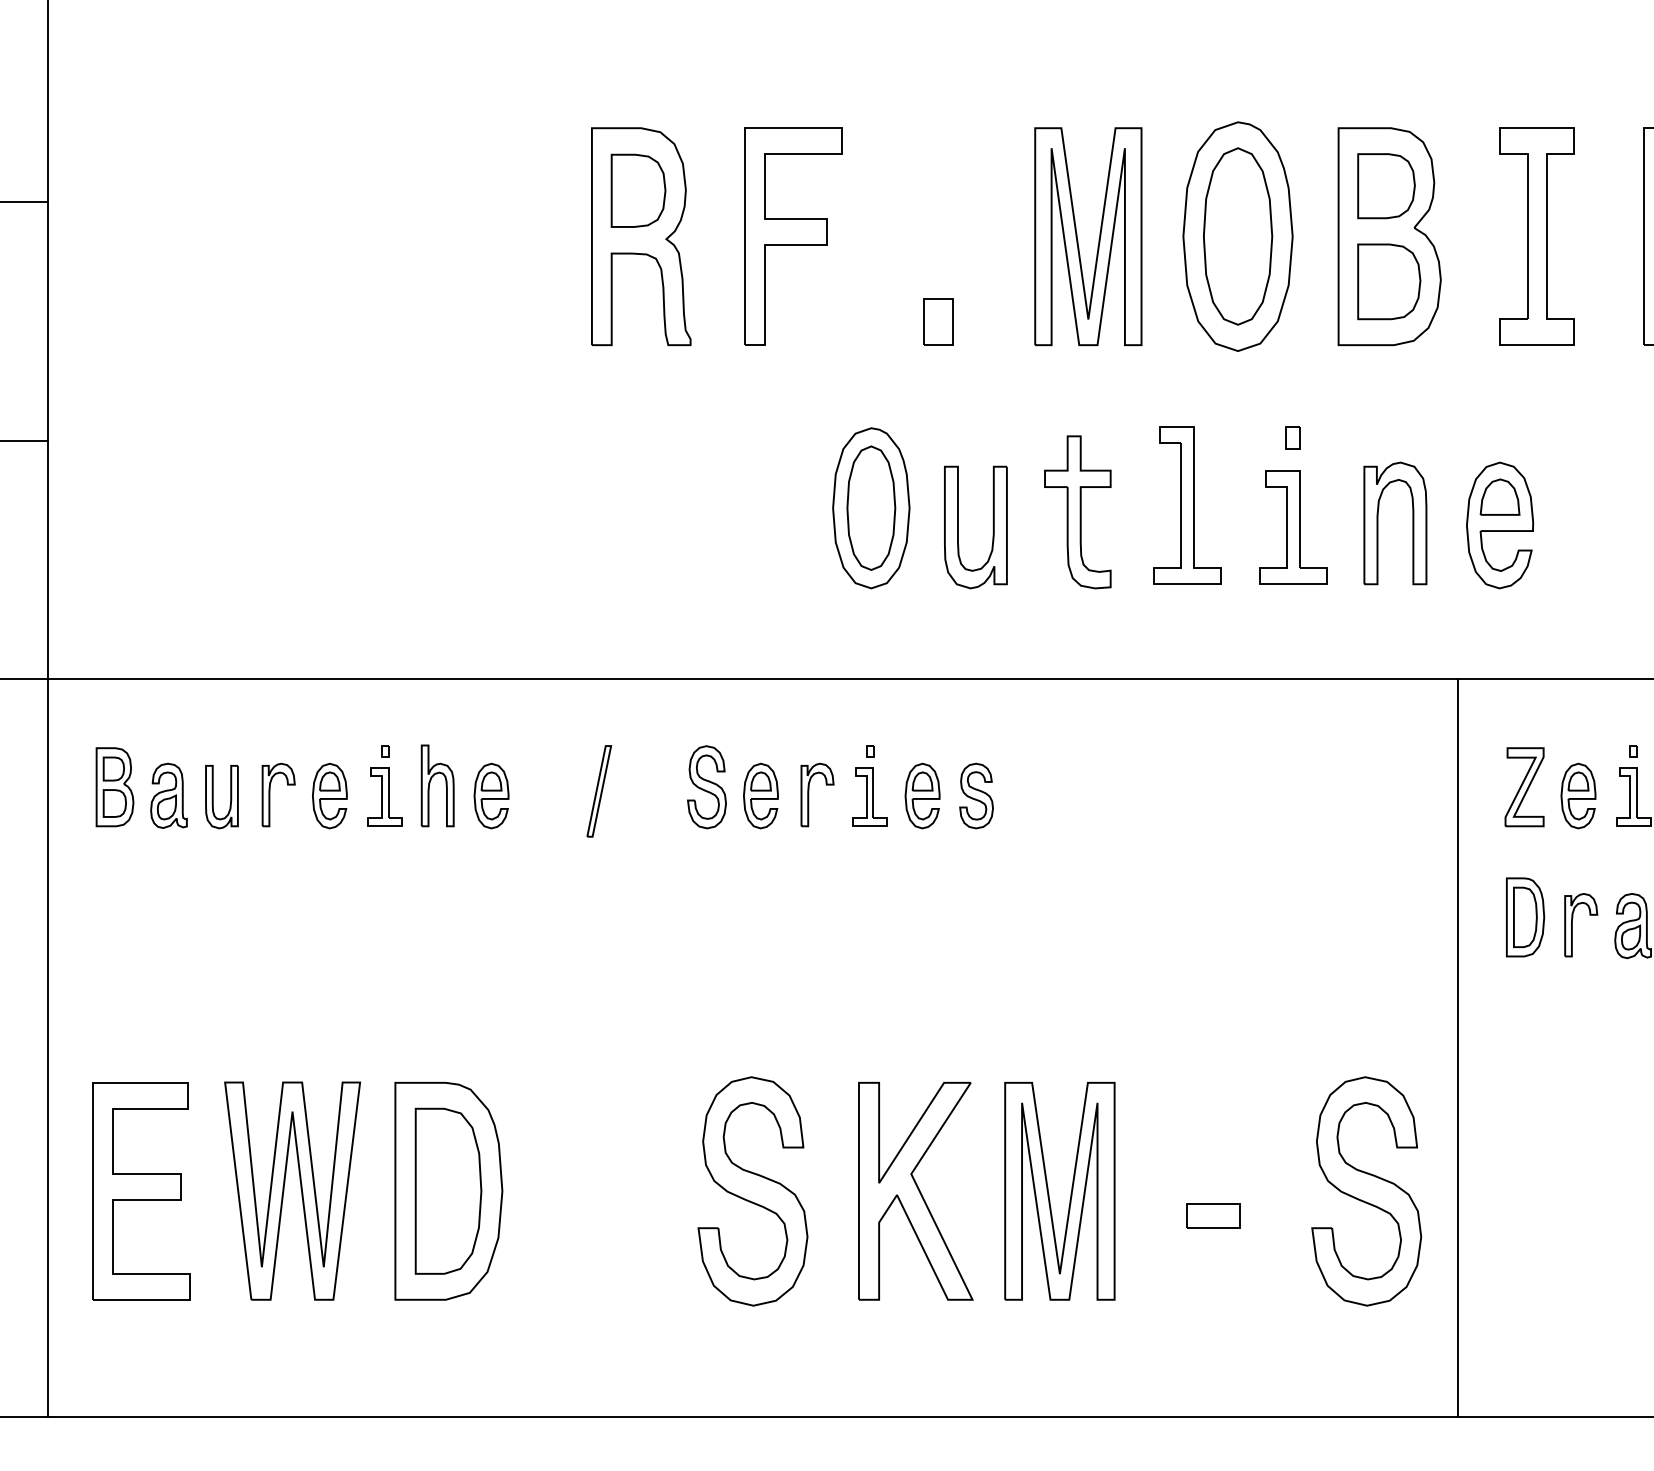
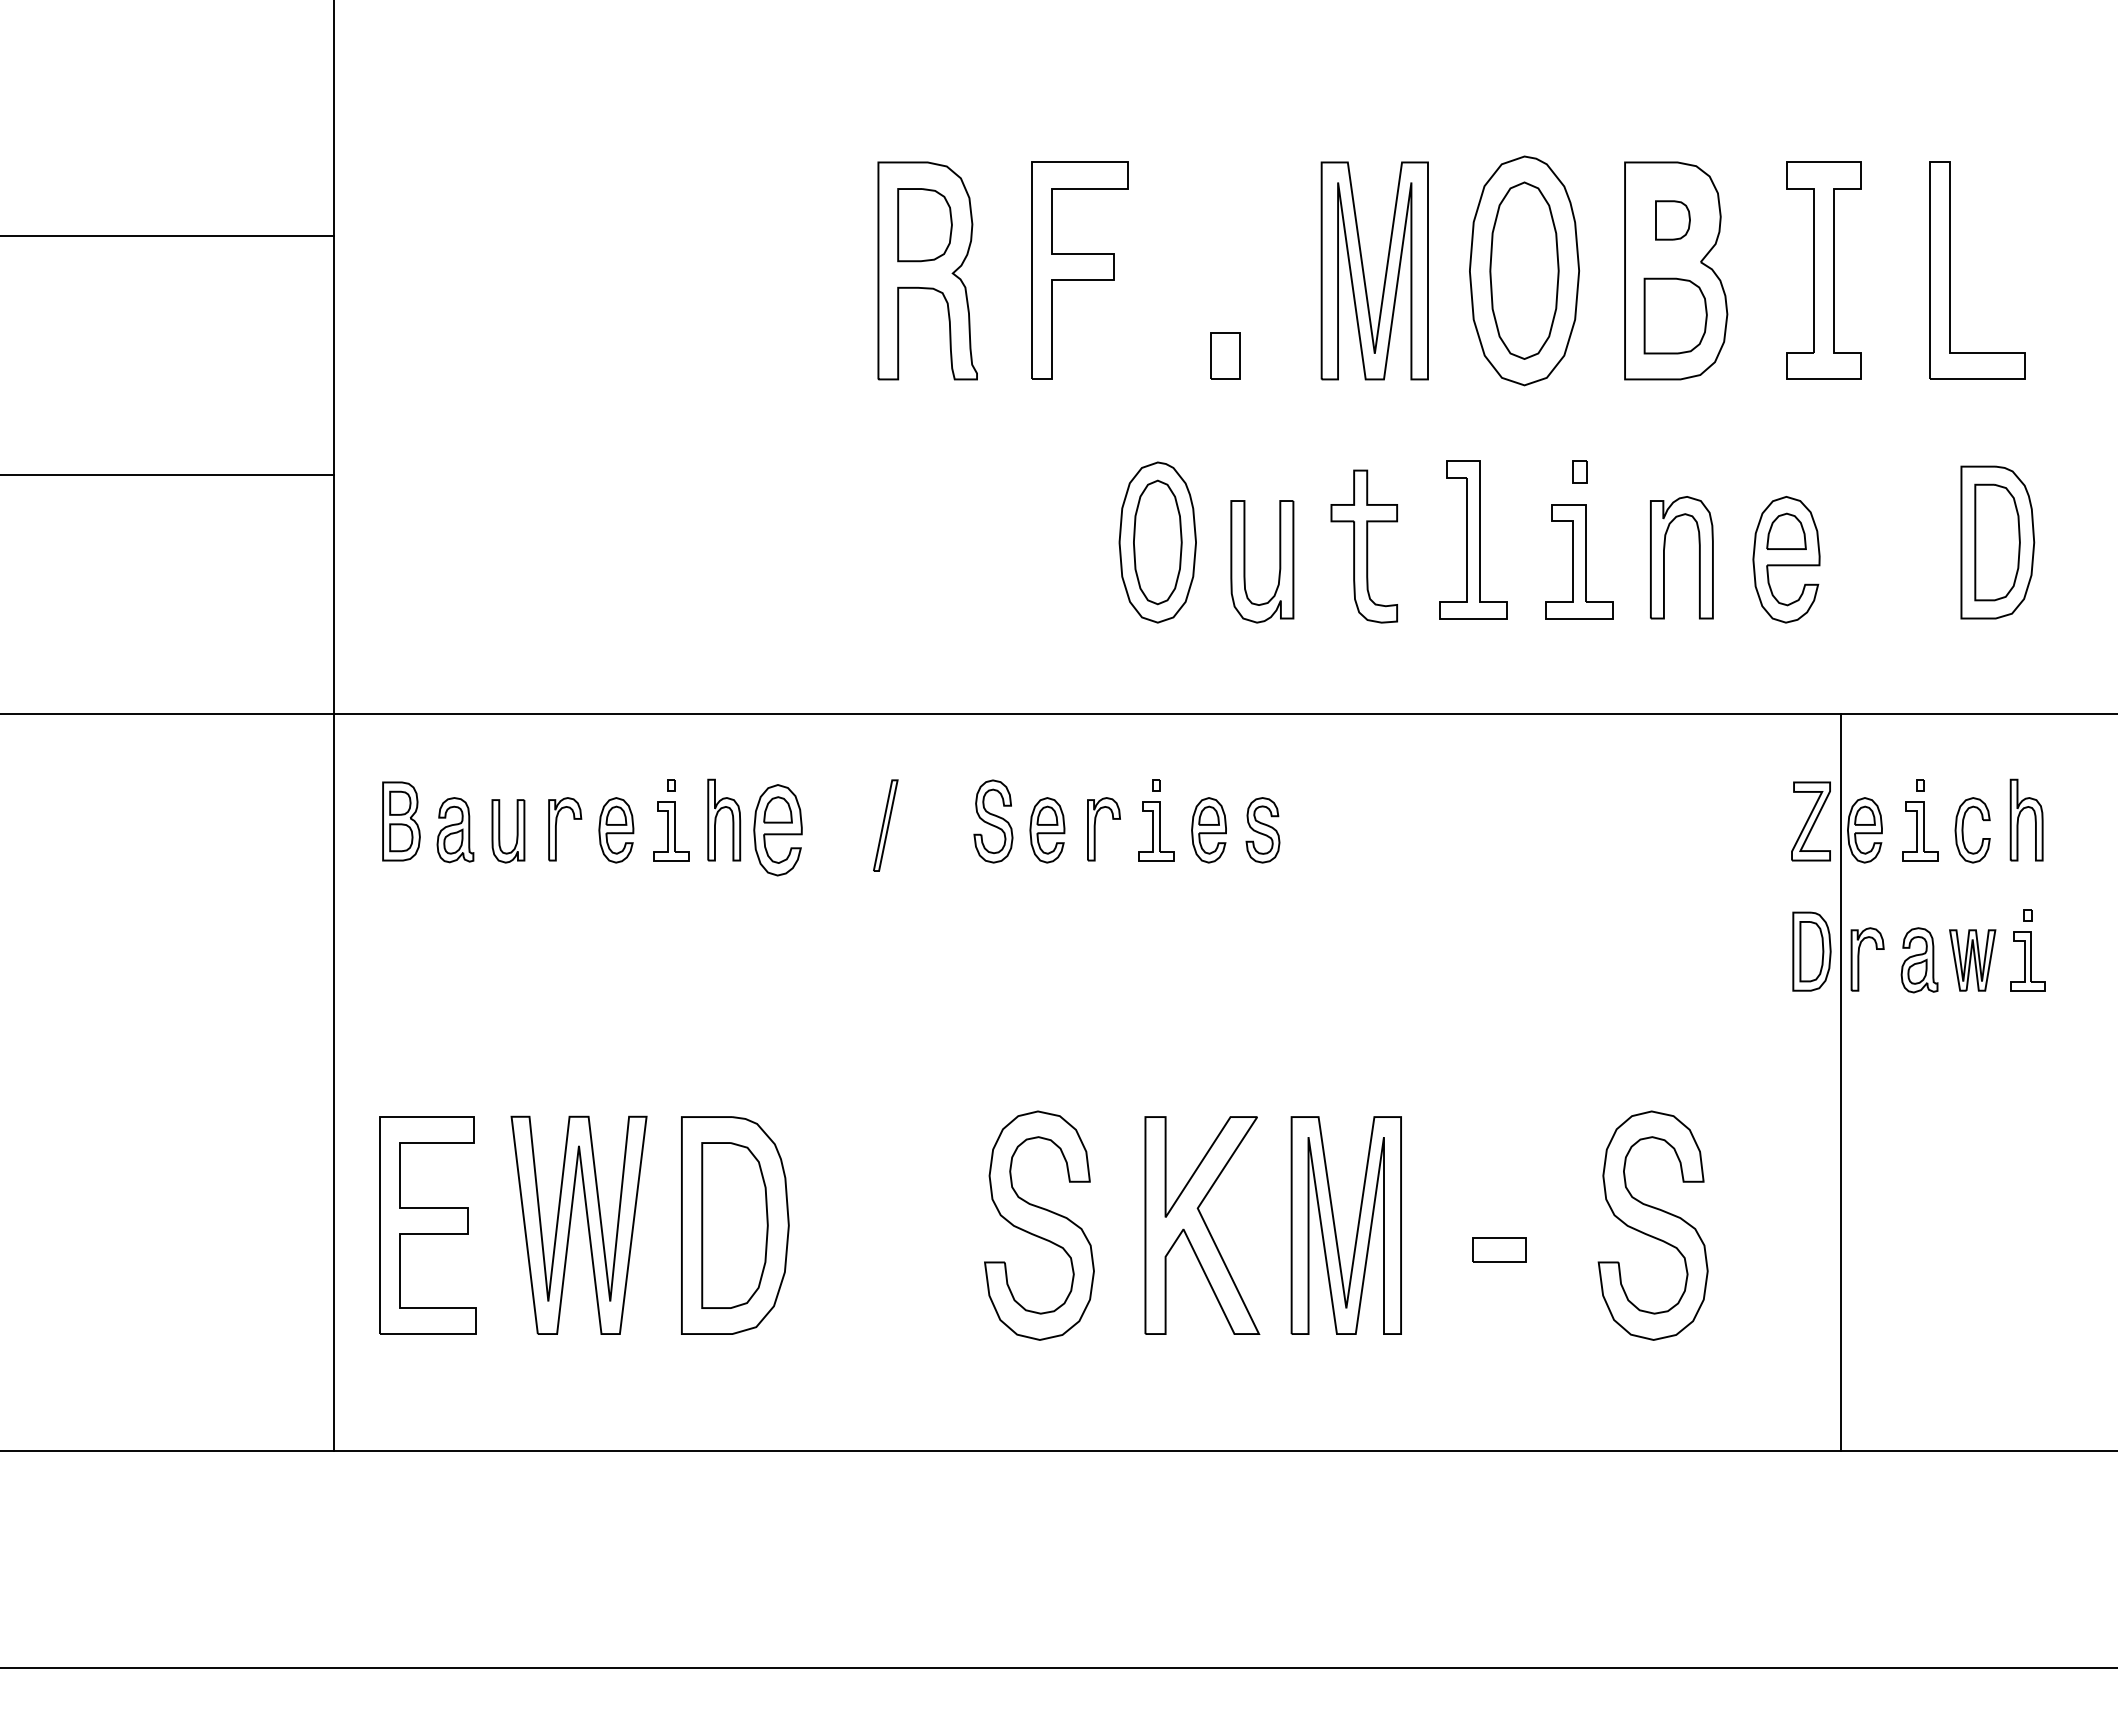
part: (1386, 186) -> (1672, 220), size x0.6
part: (491, 796) -> (777, 830), size x1.4
line: (1458, 1048) -> (1840, 1082), moved

